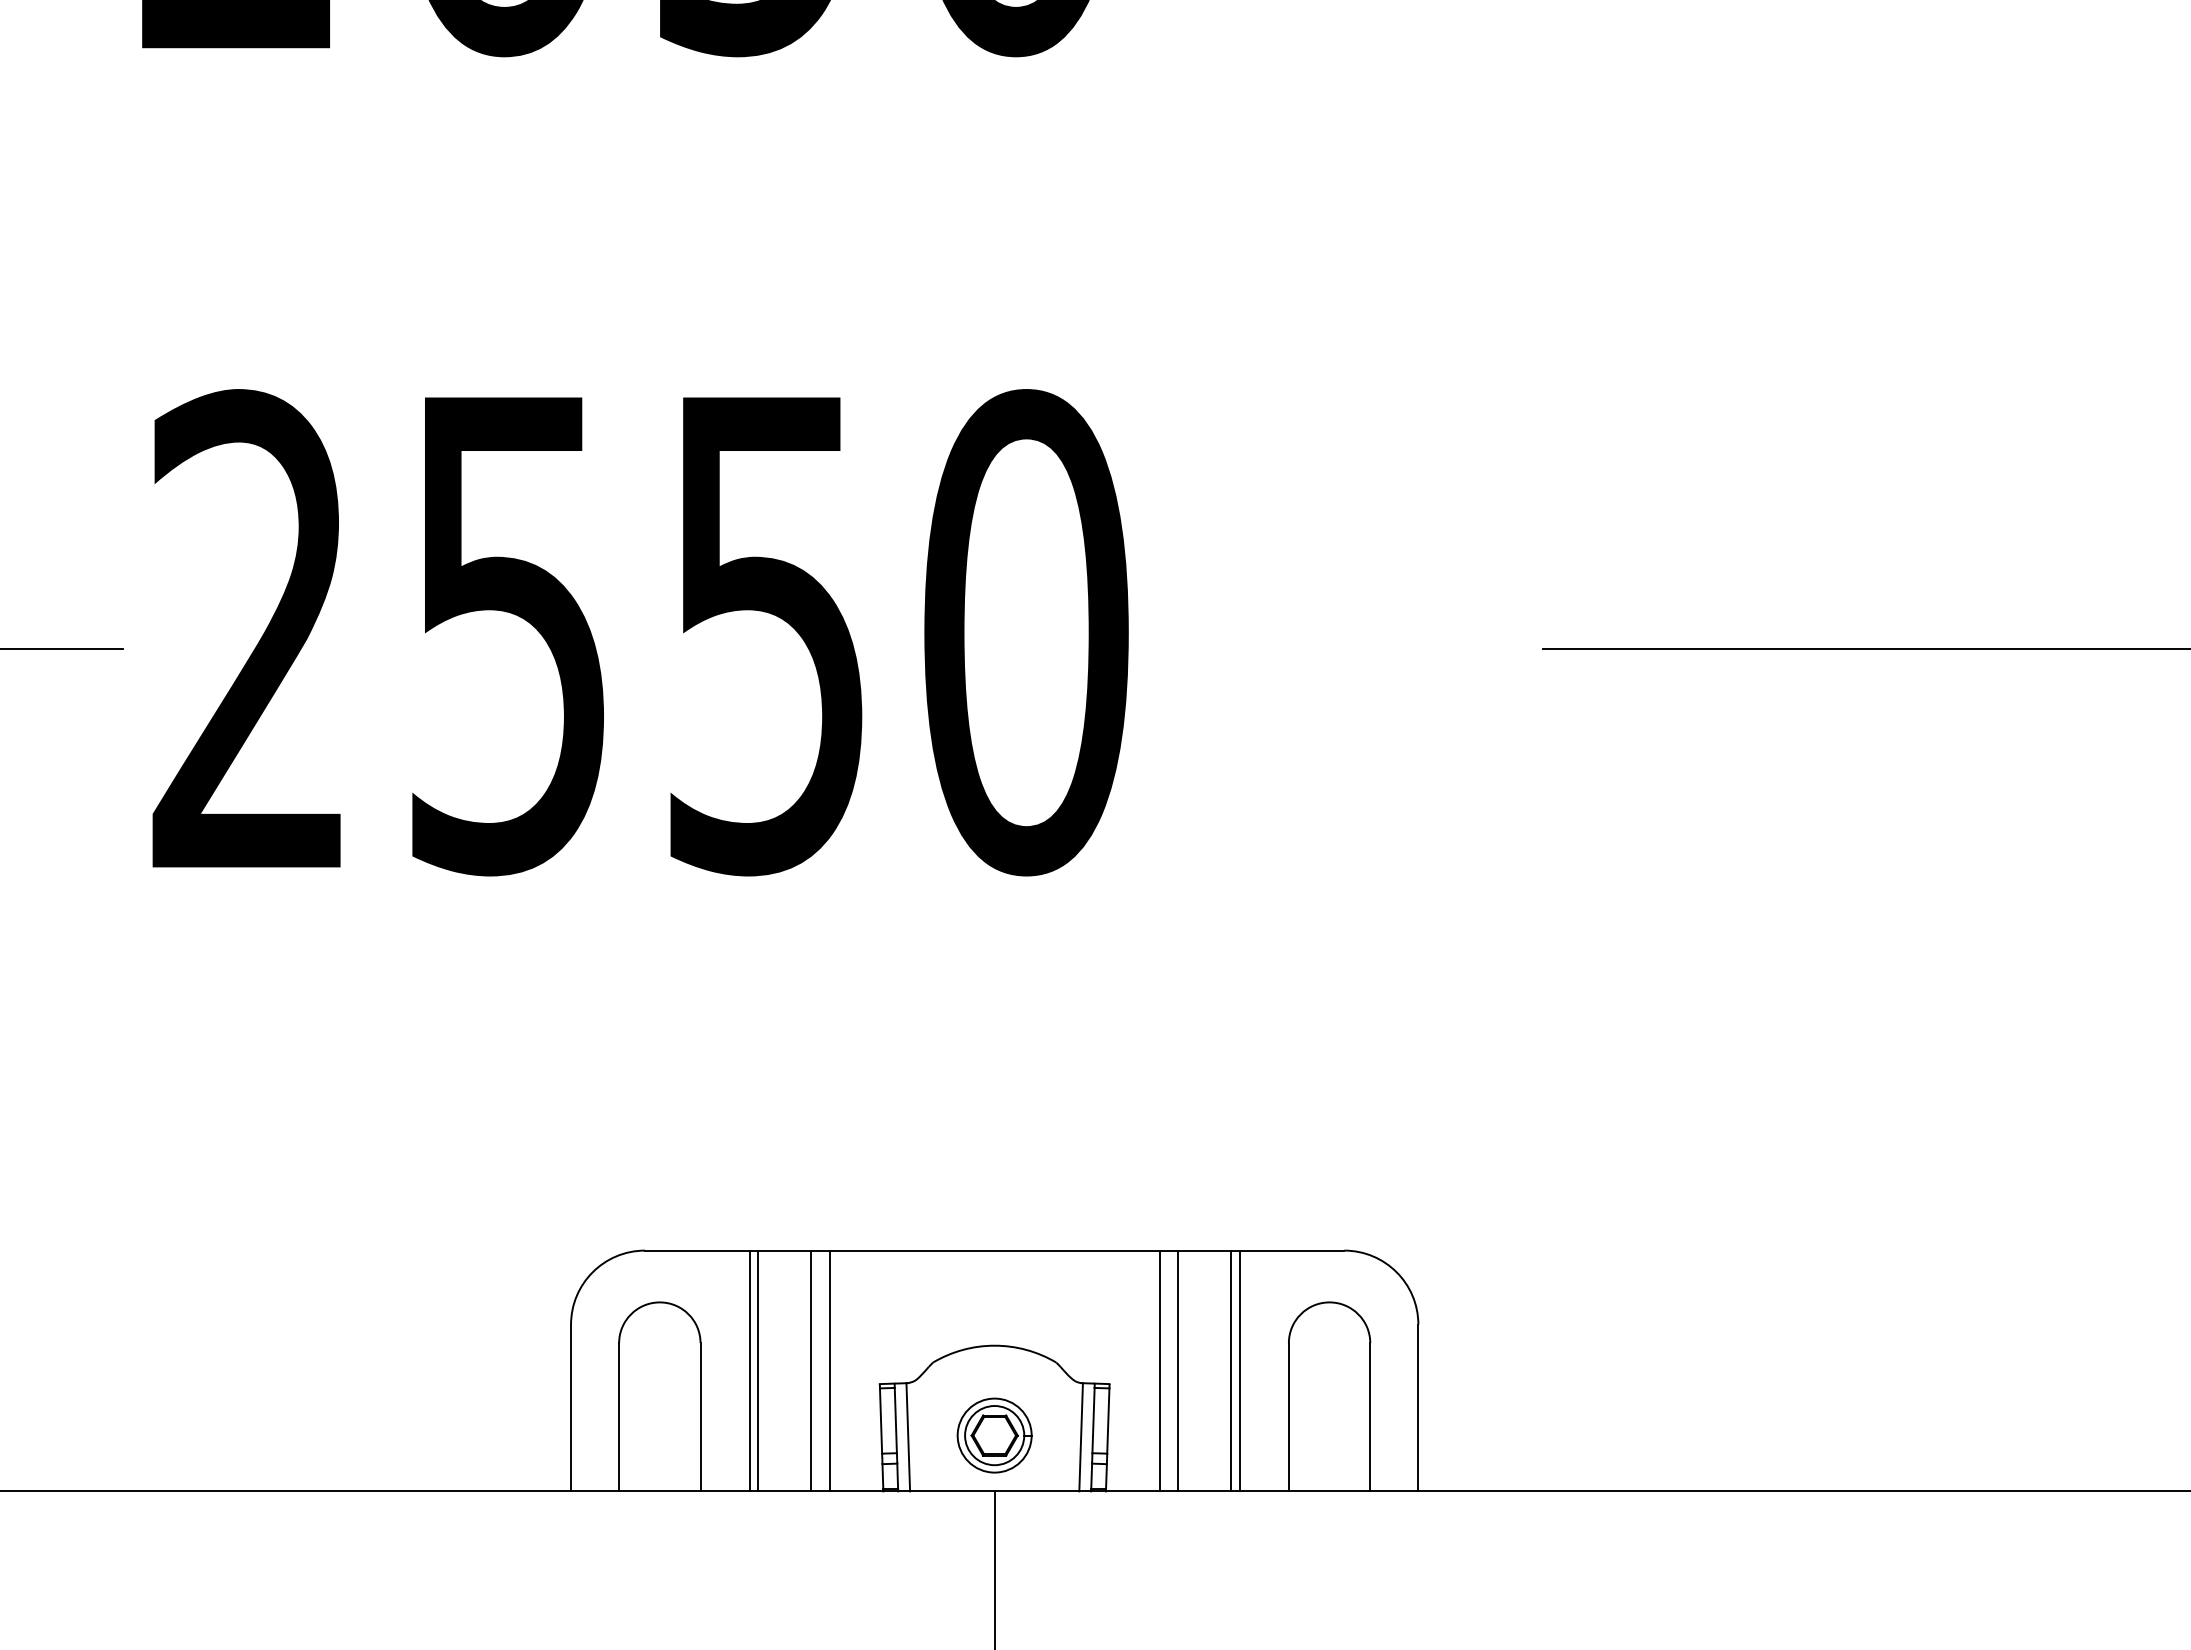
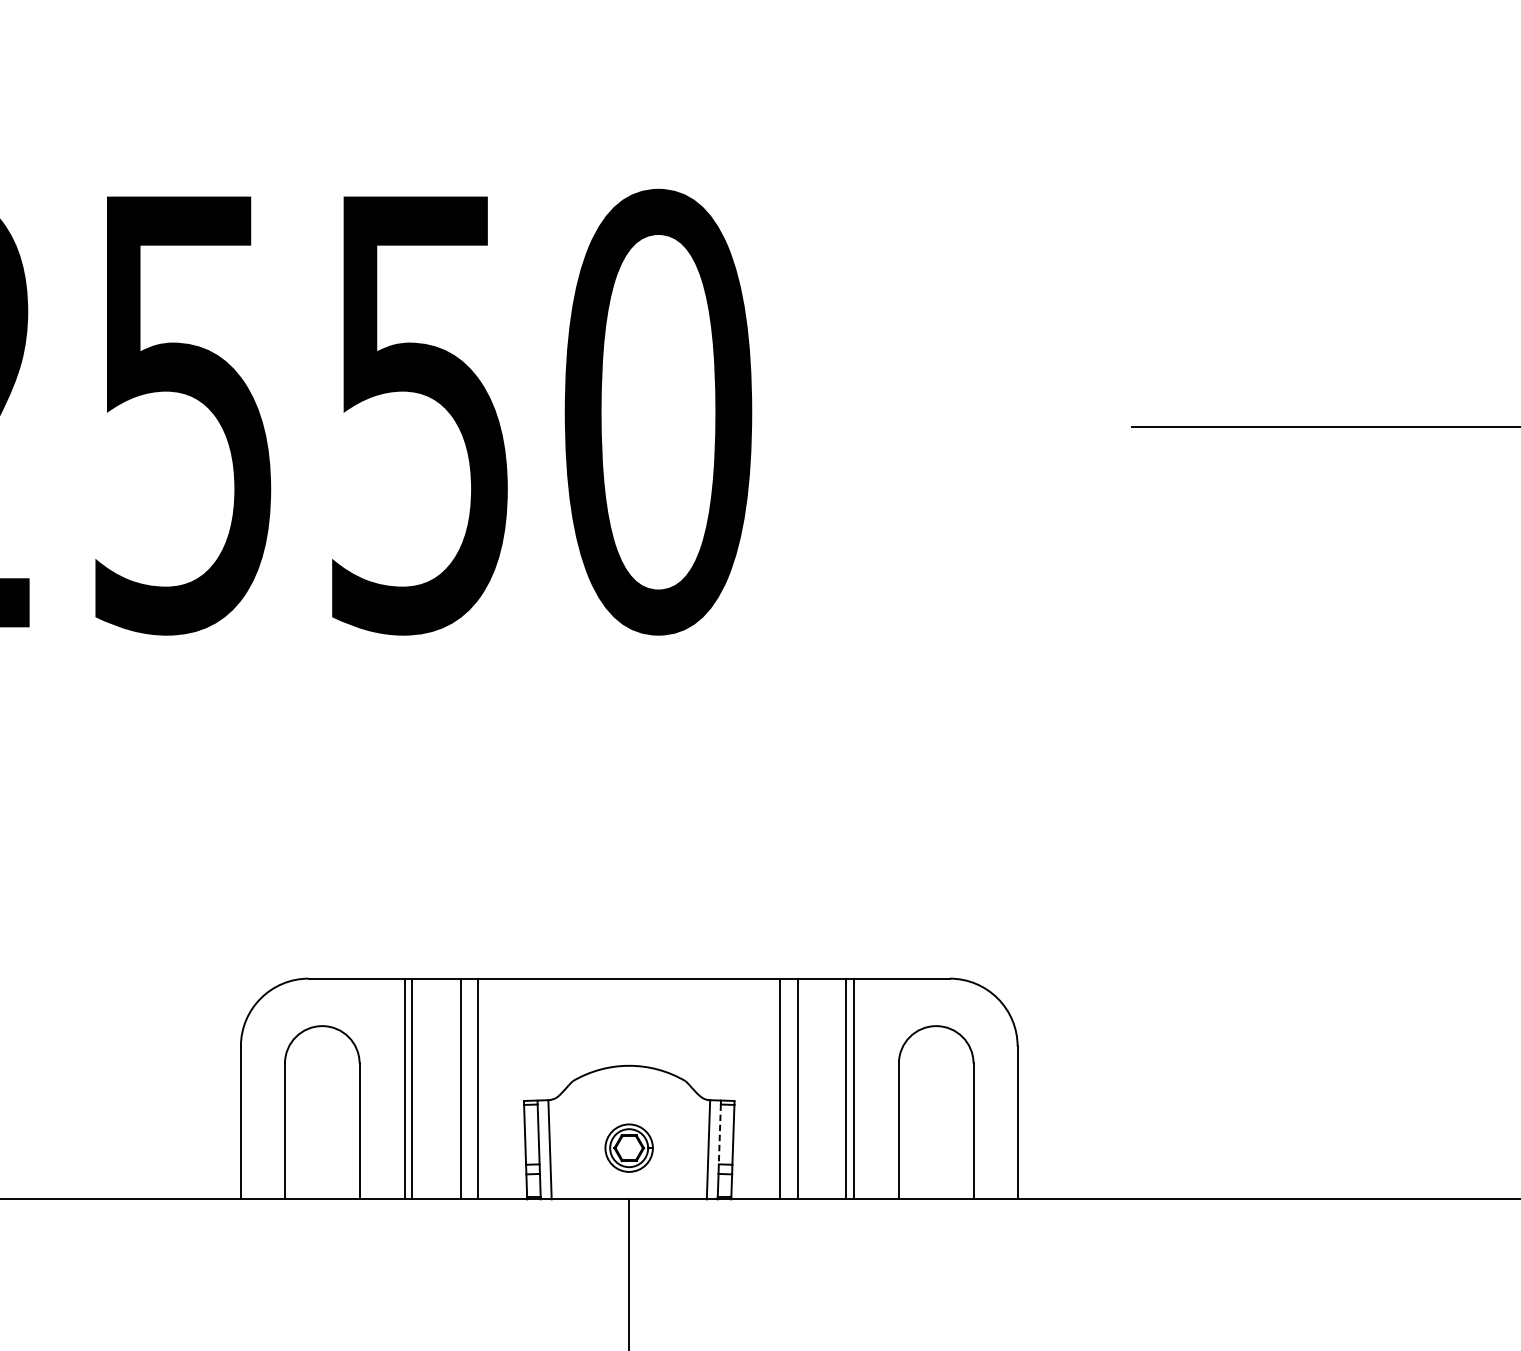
line: (1093, 1420) -> (719, 1134), solid -> dashed
part: (994, 1435) -> (629, 1148), size x0.7

